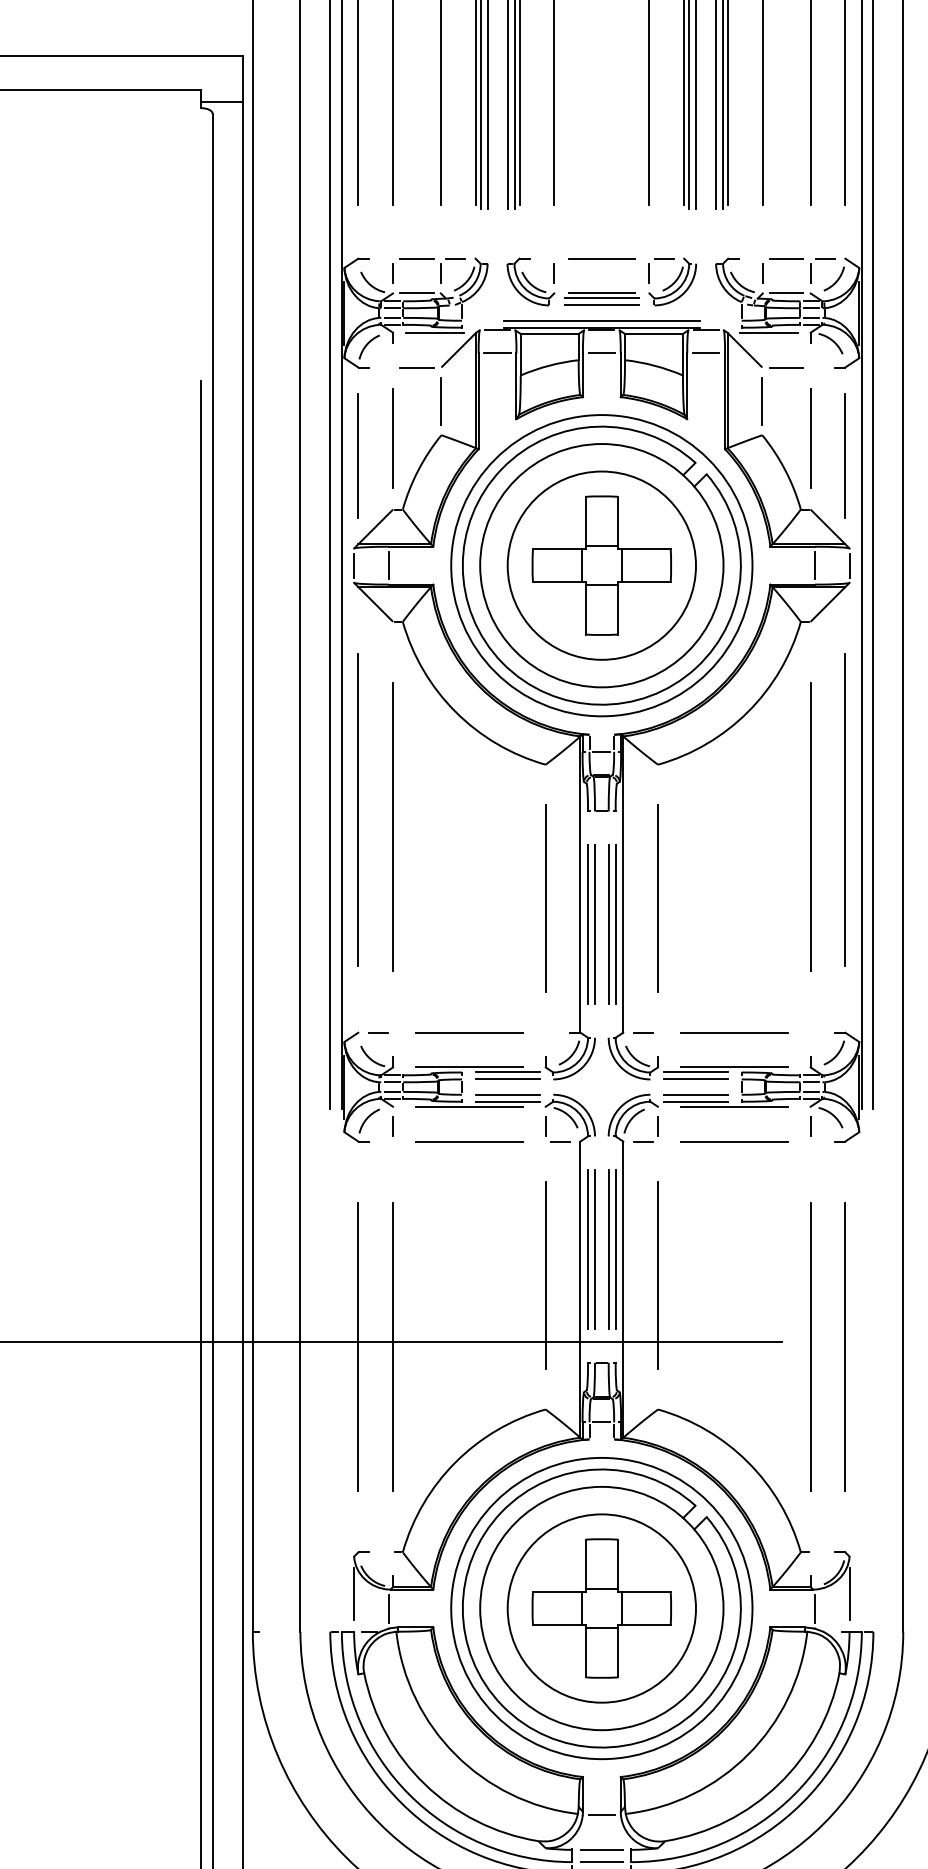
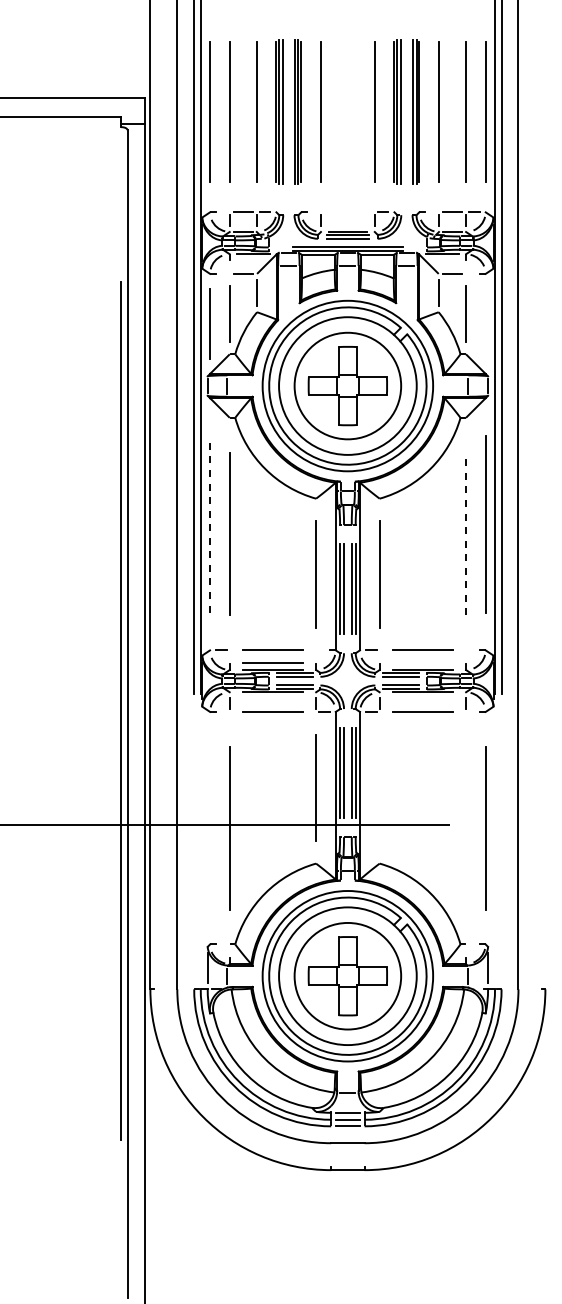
line: (601, 258) -> (347, 212), removed
line: (845, 455) -> (485, 323), removed
line: (359, 808) -> (210, 523), solid -> dashed
line: (811, 826) -> (466, 533), solid -> dashed
line: (468, 1054) -> (272, 662), added
line: (657, 1275) -> (379, 787), removed
line: (359, 1345) -> (210, 827), removed
line: (811, 1345) -> (466, 827), removed

